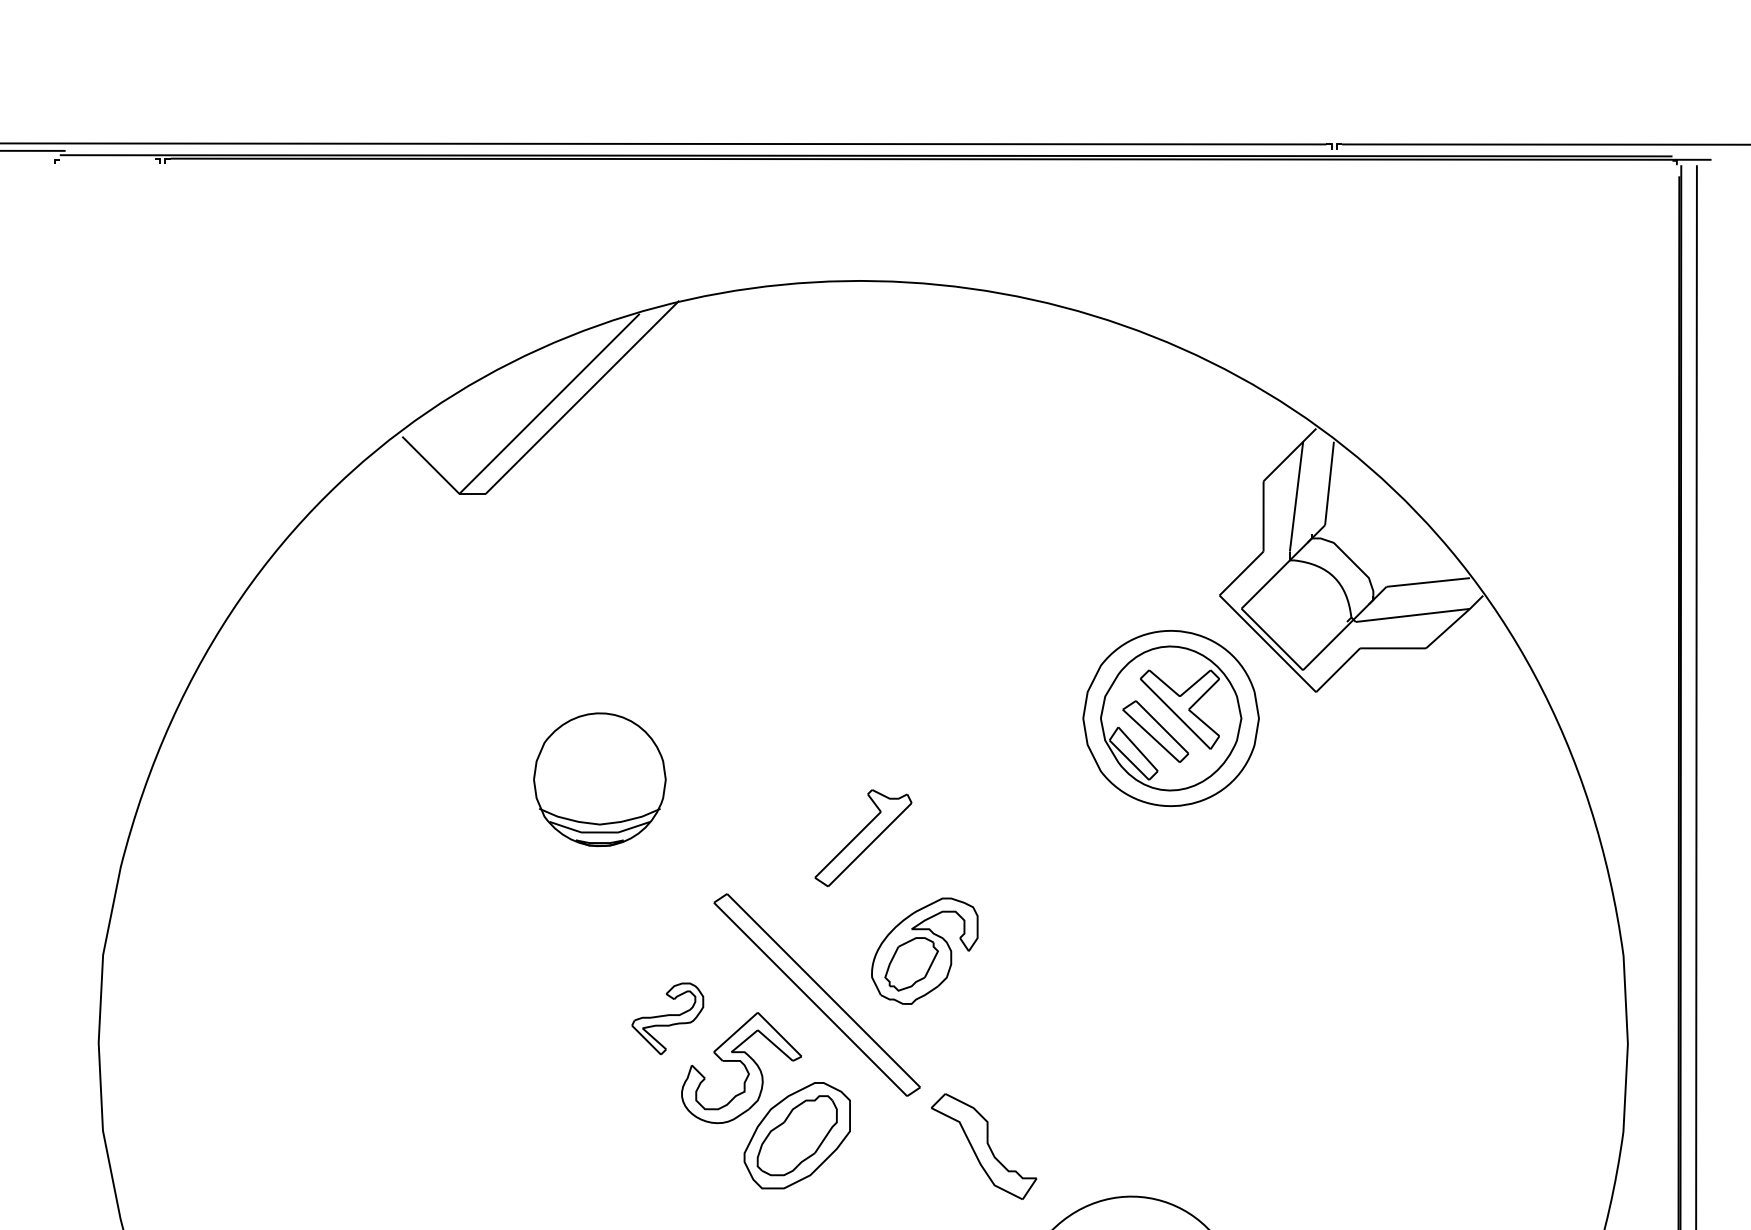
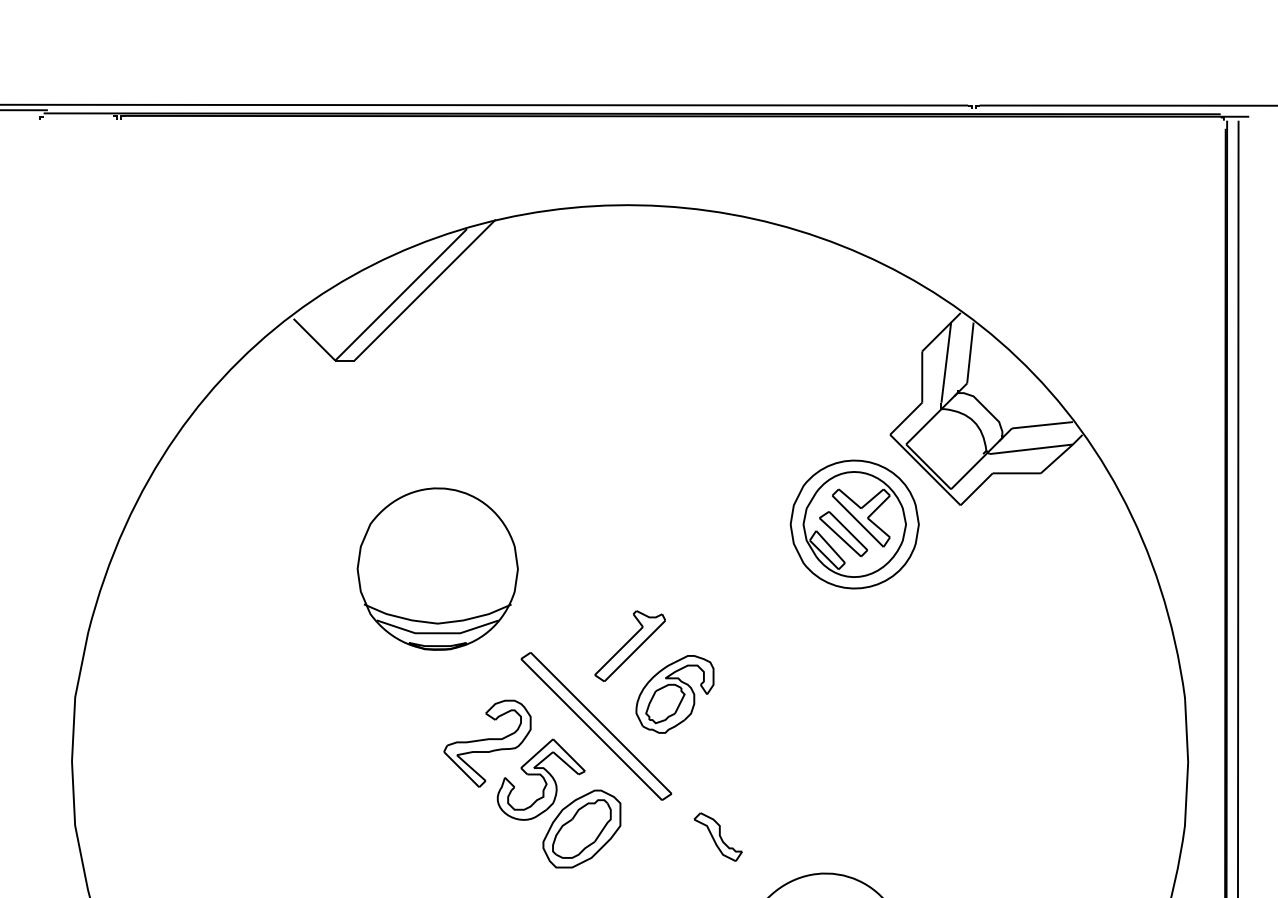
part: (599, 779) -> (437, 569), size x1.67
part: (863, 838) -> (630, 646), moved
part: (667, 1018) -> (487, 743), size x1.67
part: (983, 1146) -> (717, 836), size x0.62

